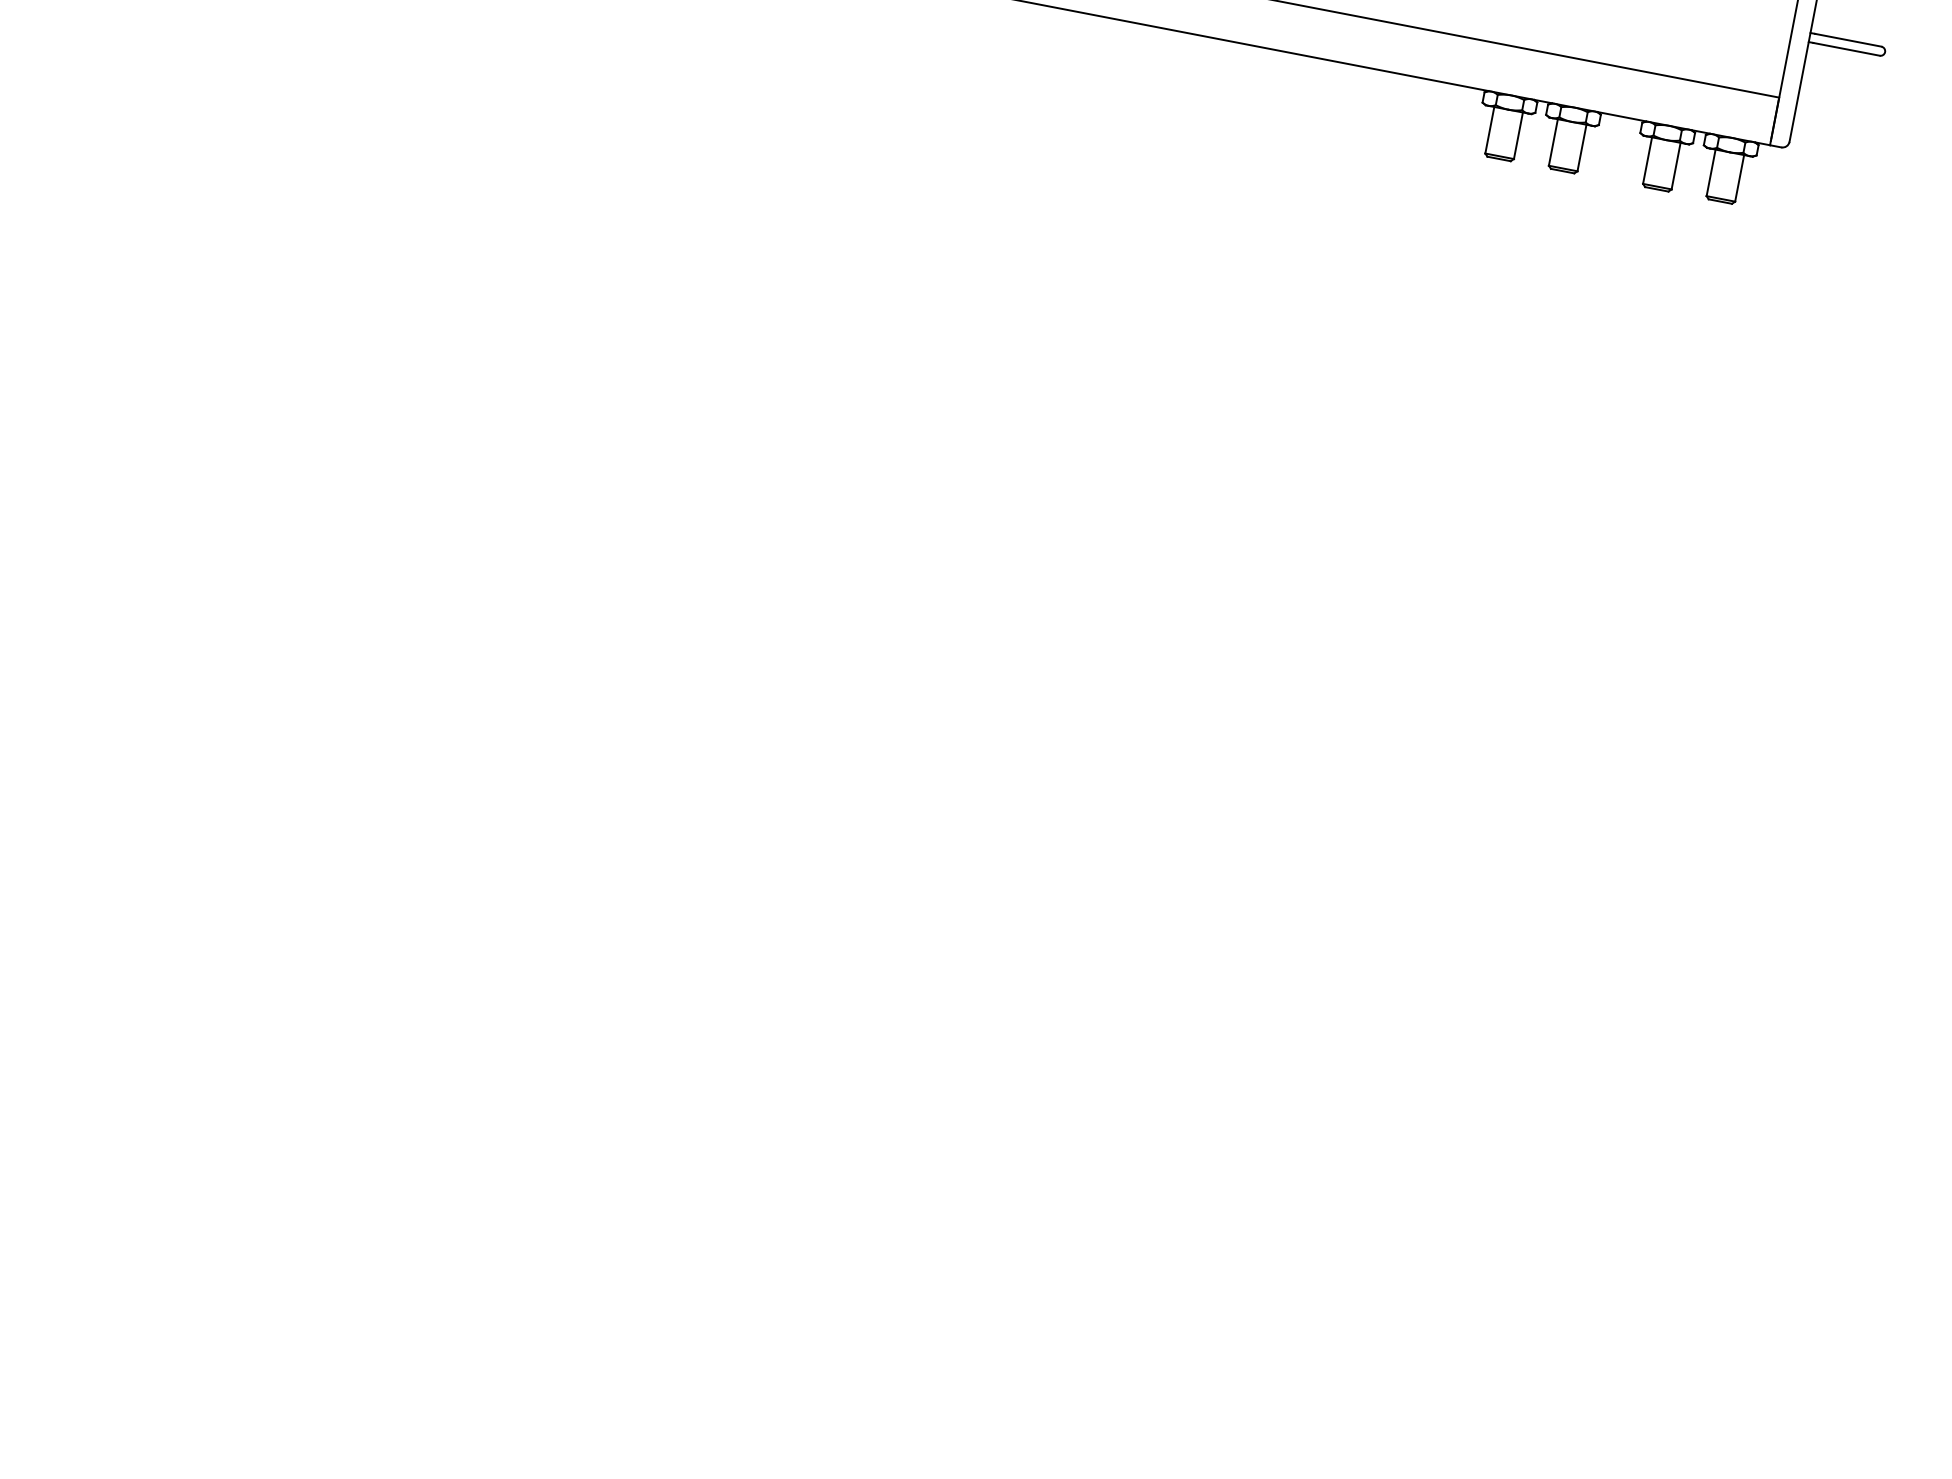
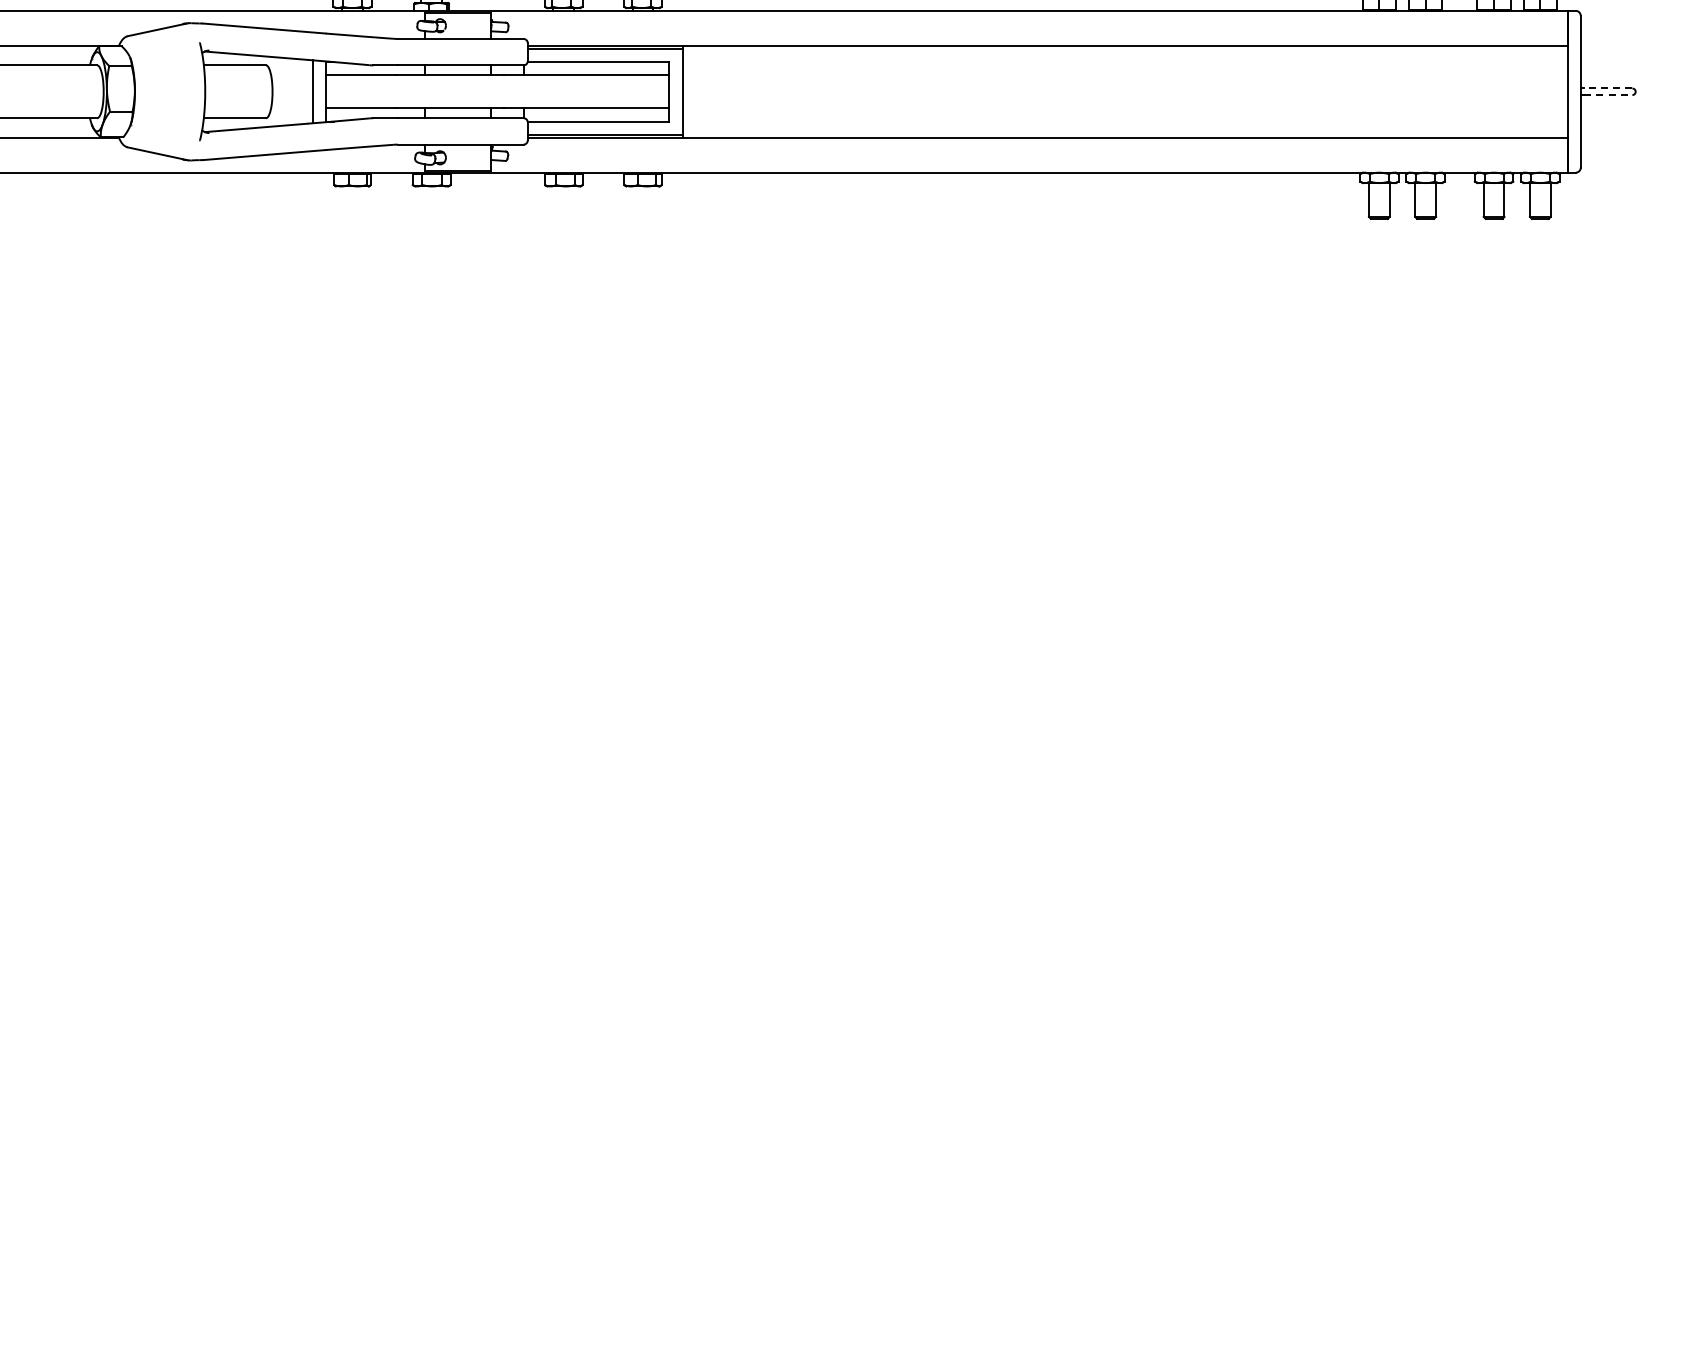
line: (1847, 40) -> (1607, 88), solid -> dashed
line: (1846, 49) -> (1608, 95), solid -> dashed

